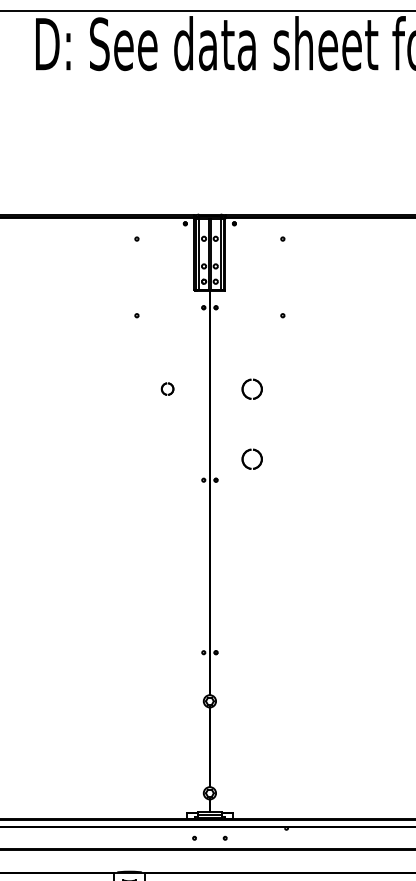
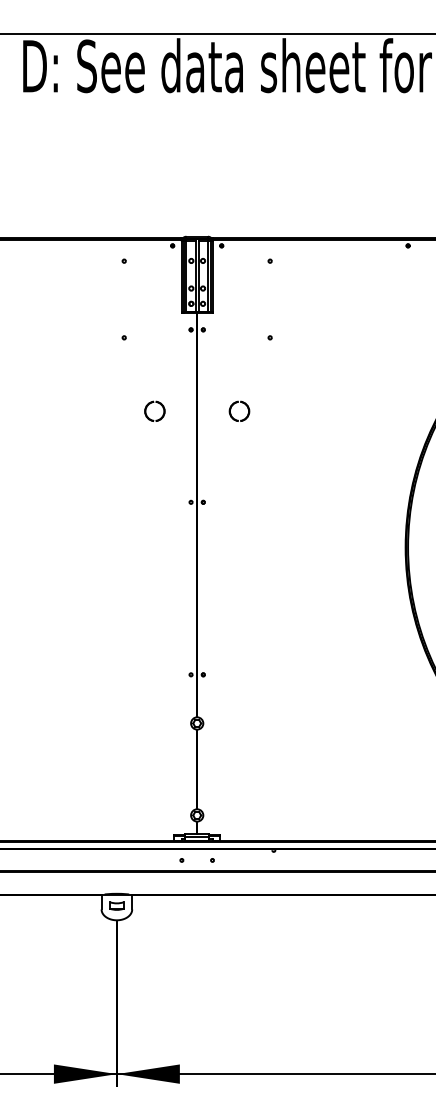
part: (167, 388) -> (154, 410), size x1.67
part: (249, 451) -> (236, 473), removed

